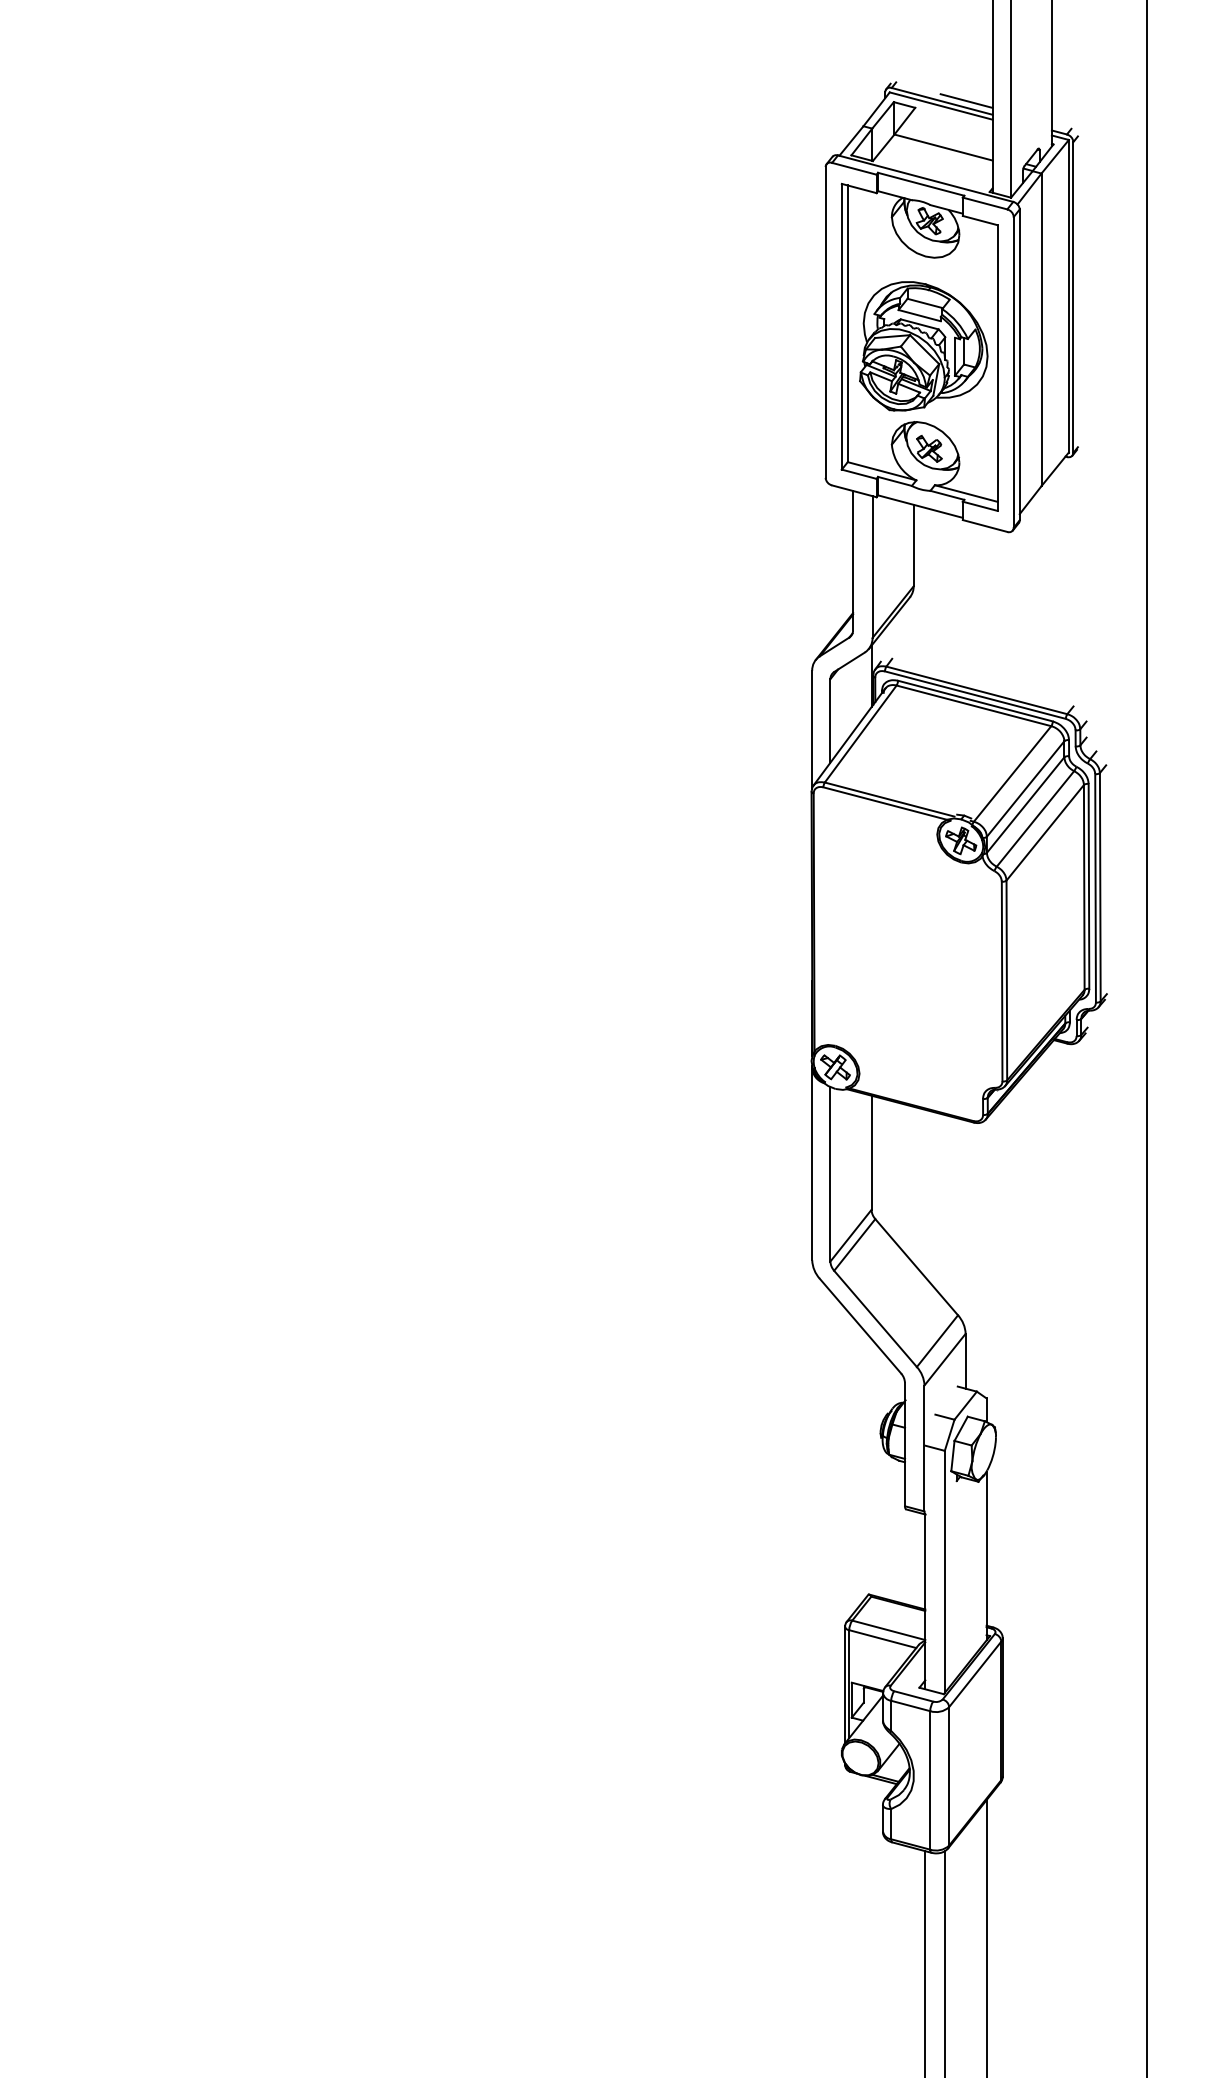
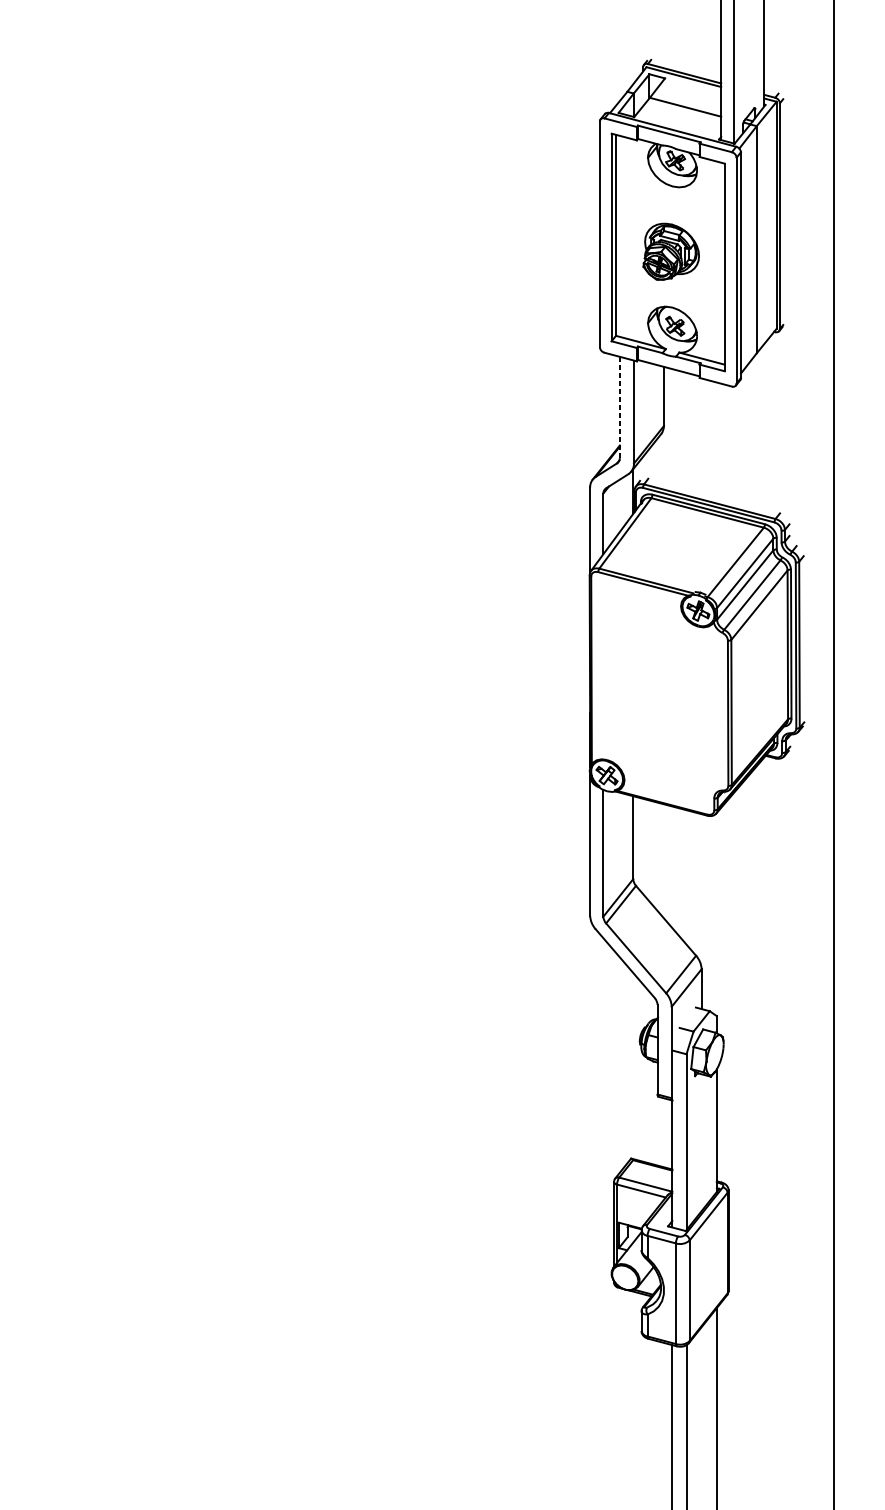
line: (966, 100) -> (702, 73), removed
part: (923, 346) -> (671, 251), size x0.6
line: (853, 560) -> (620, 407), solid -> dashed

